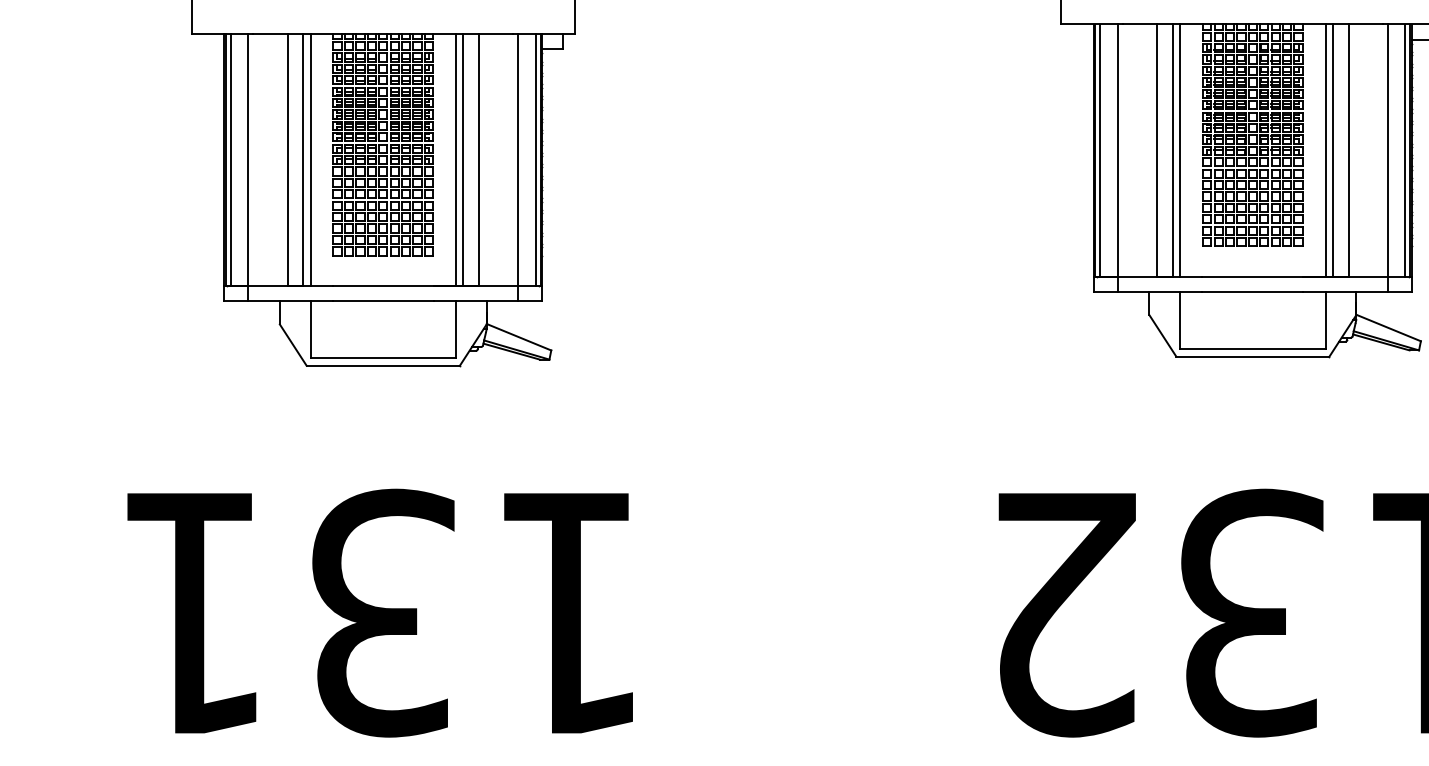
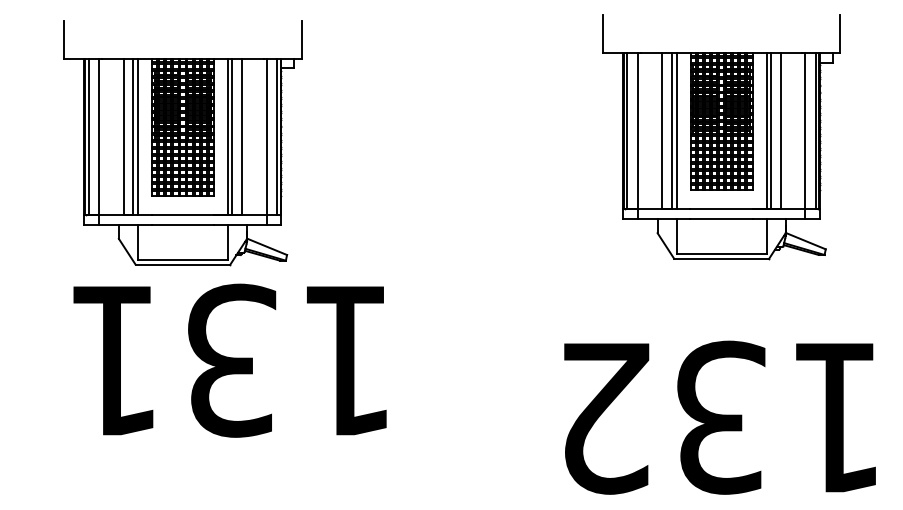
text: (379, 612) -> (229, 360), moved

